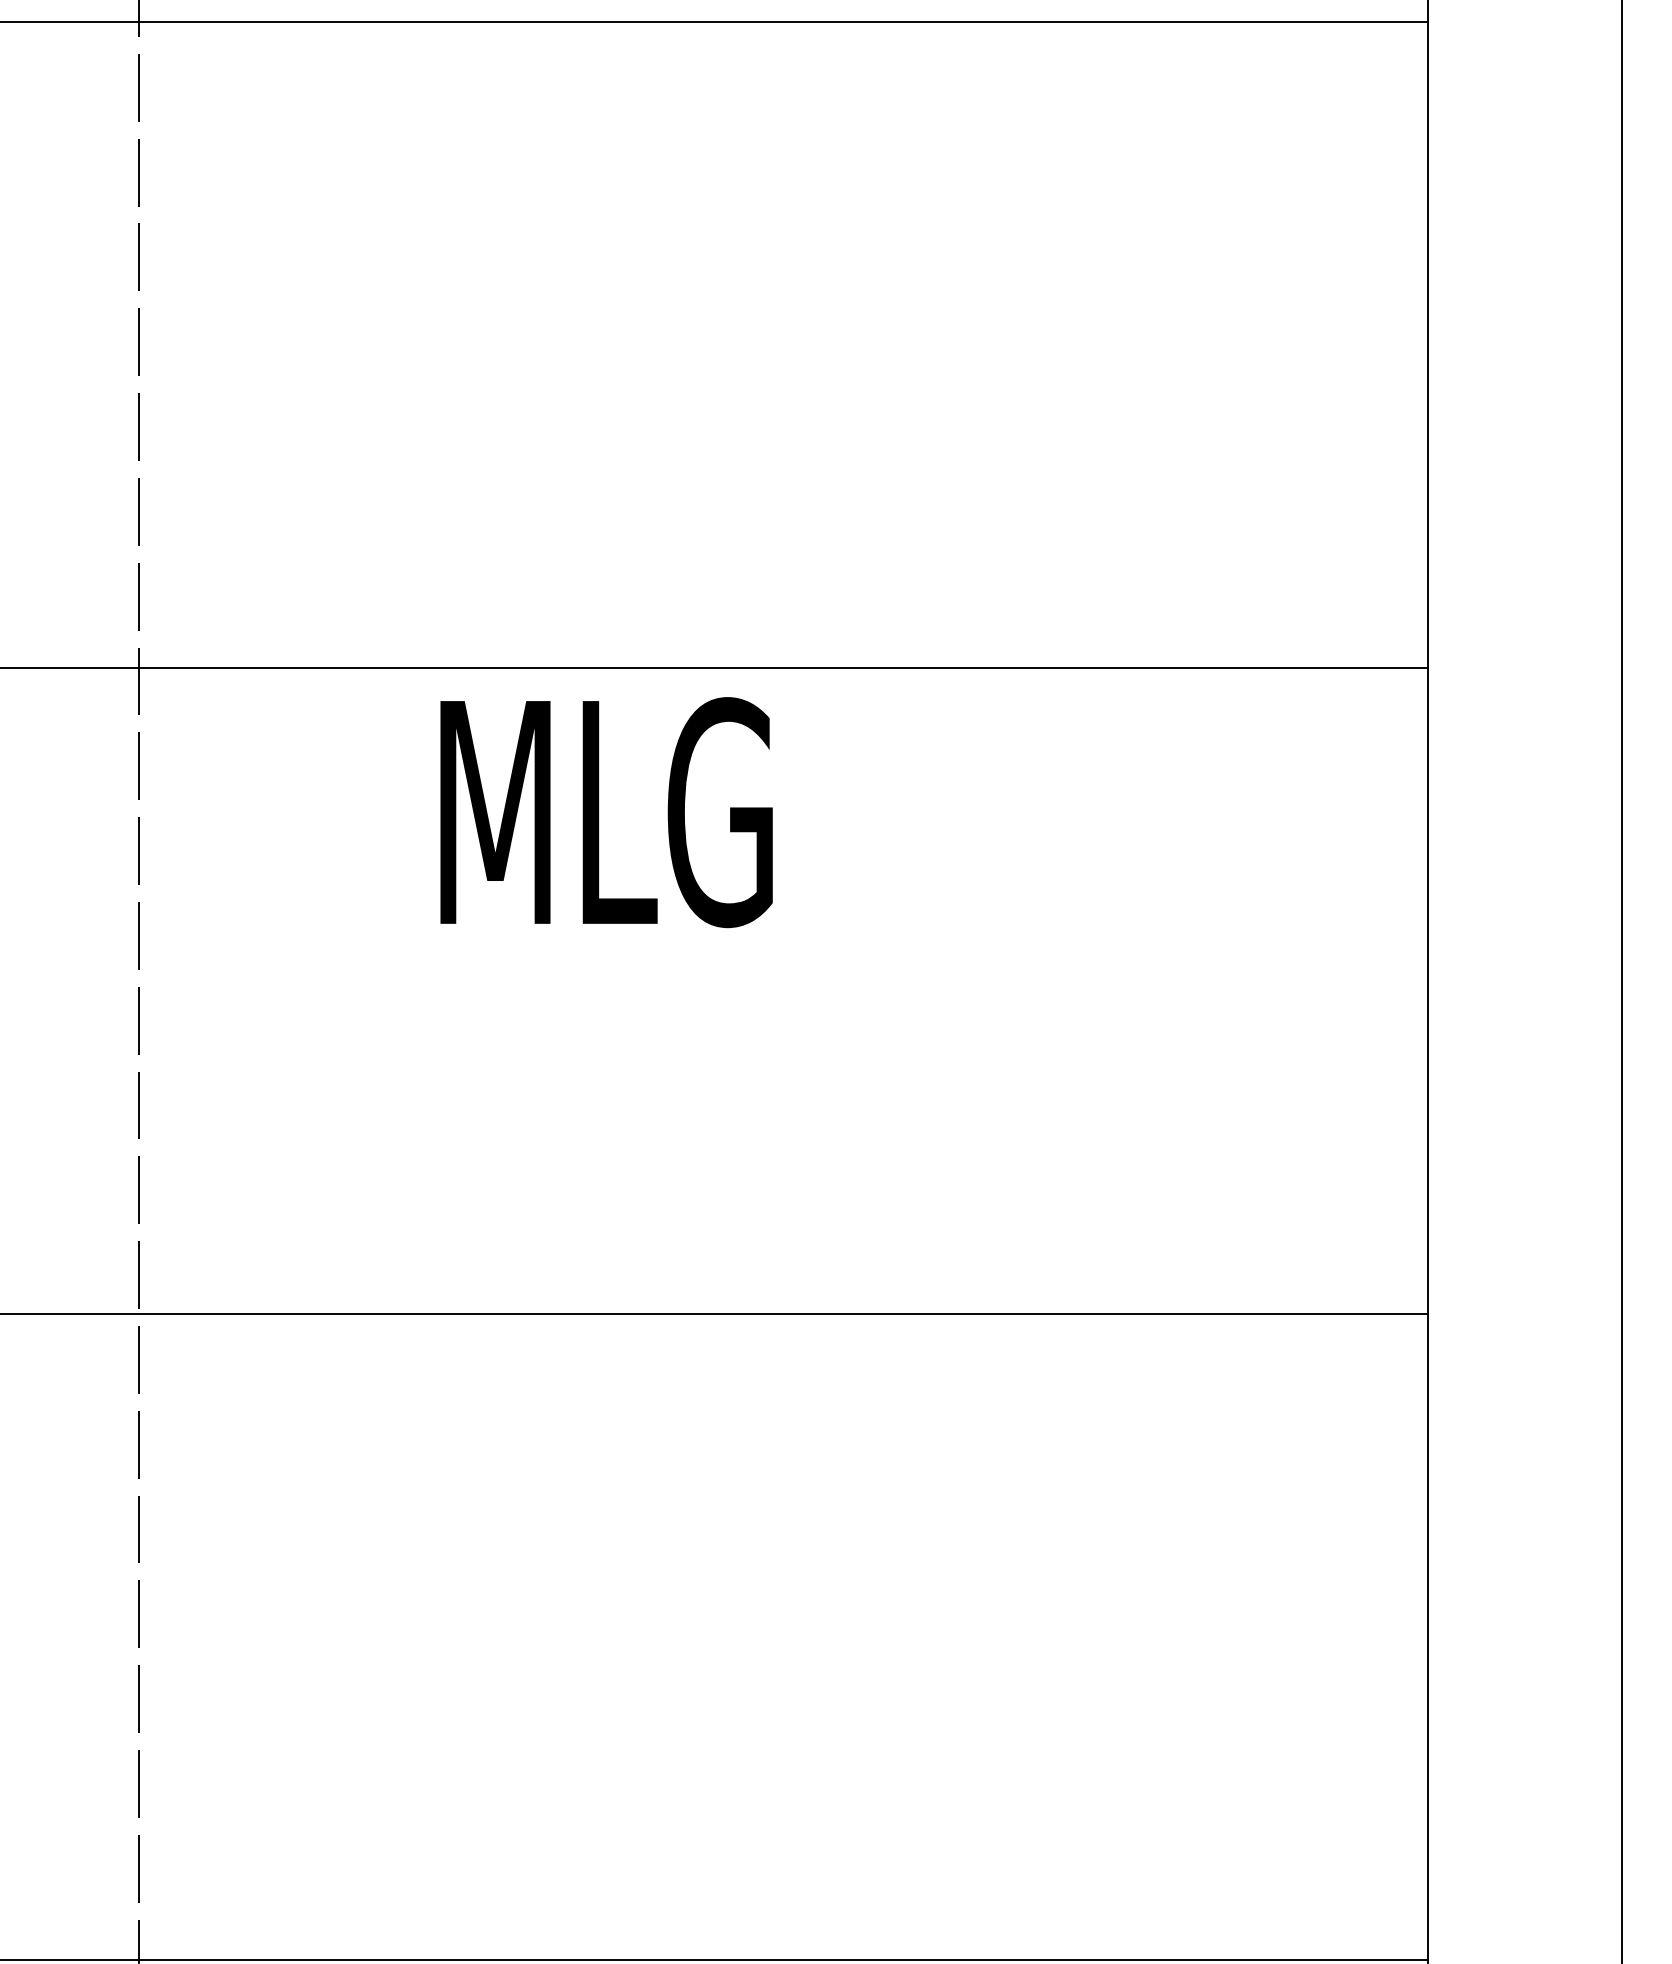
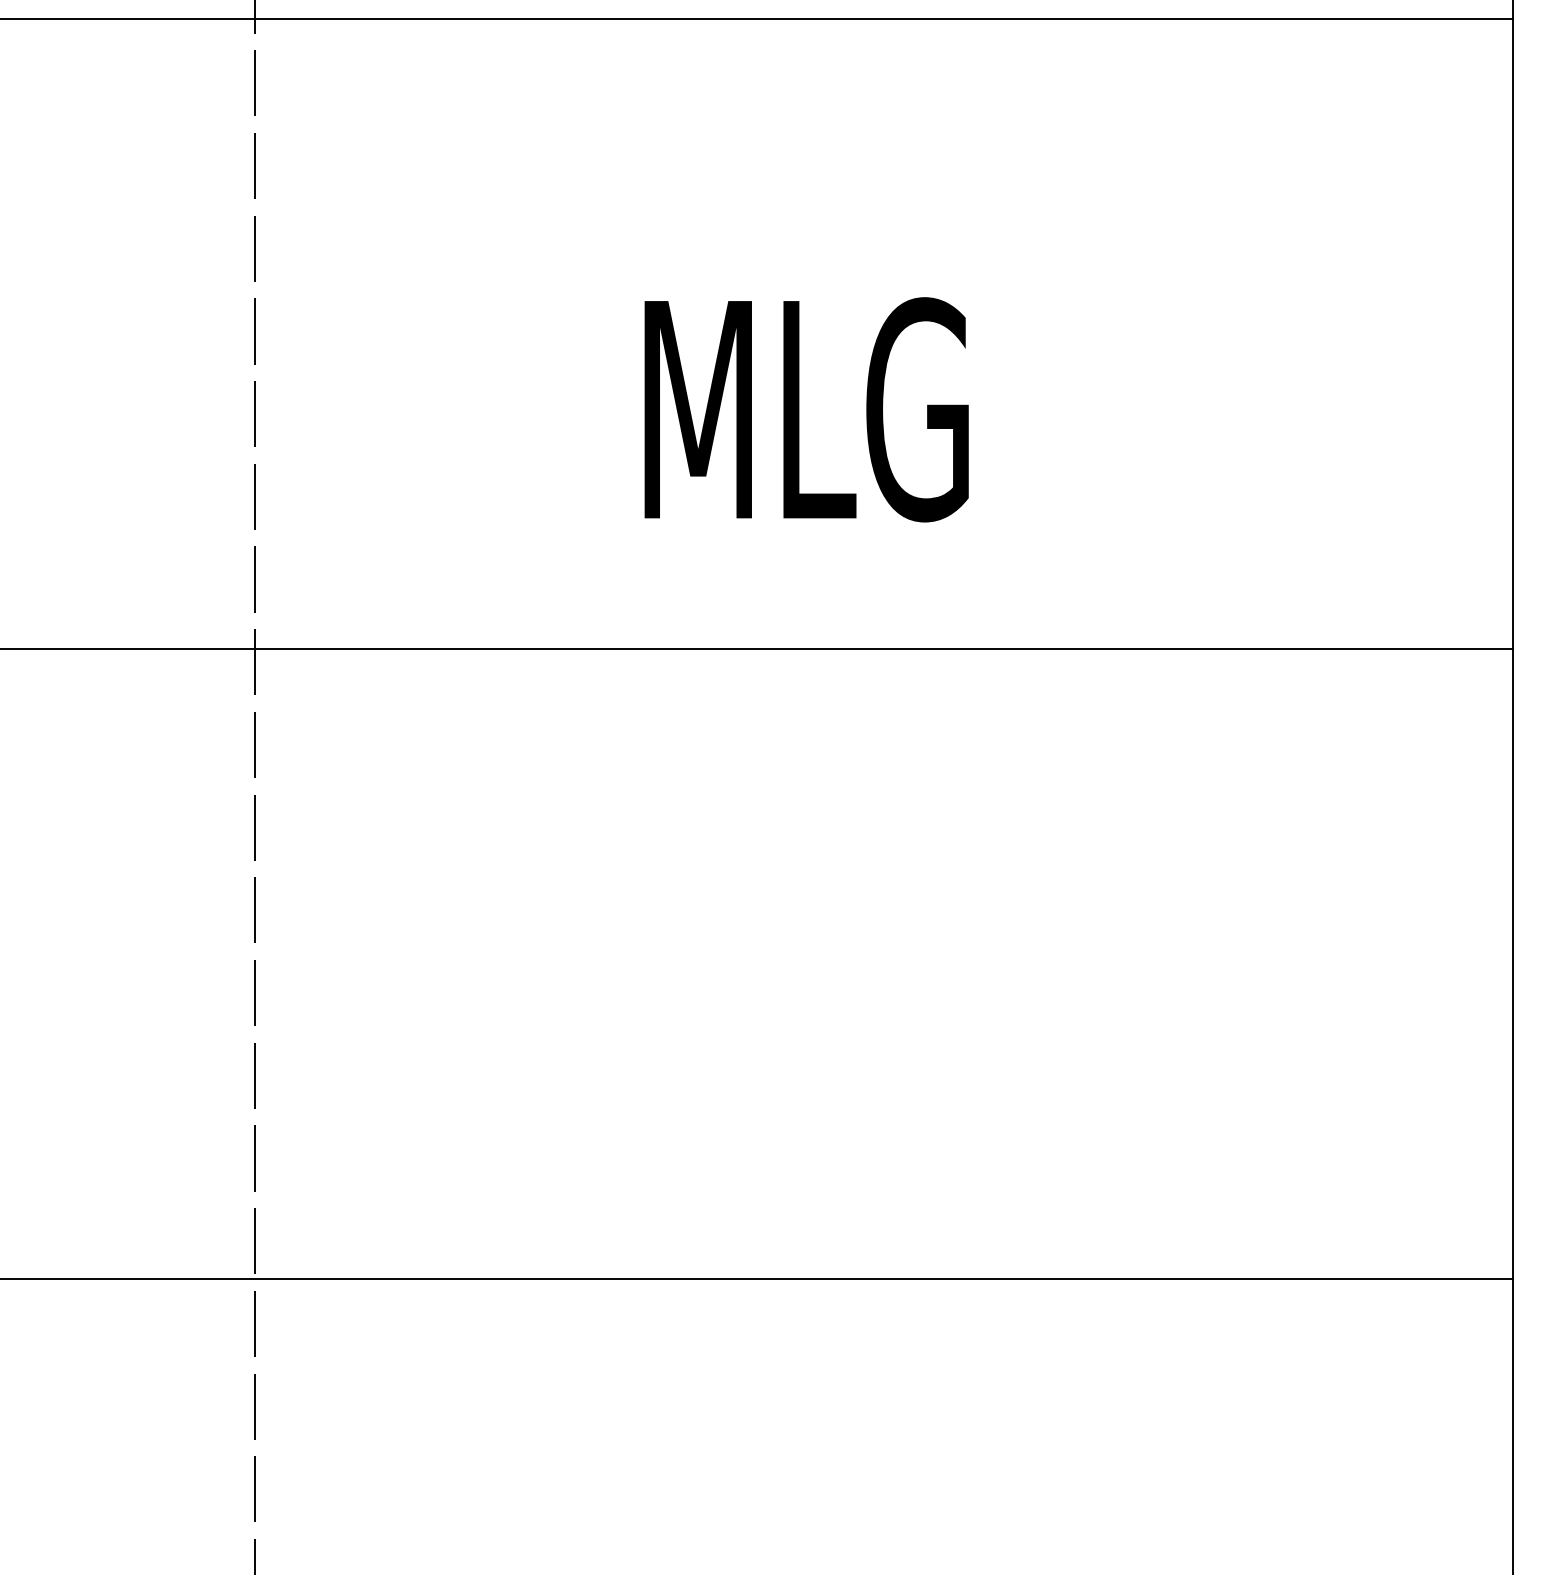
text: (606, 812) -> (806, 409), moved

